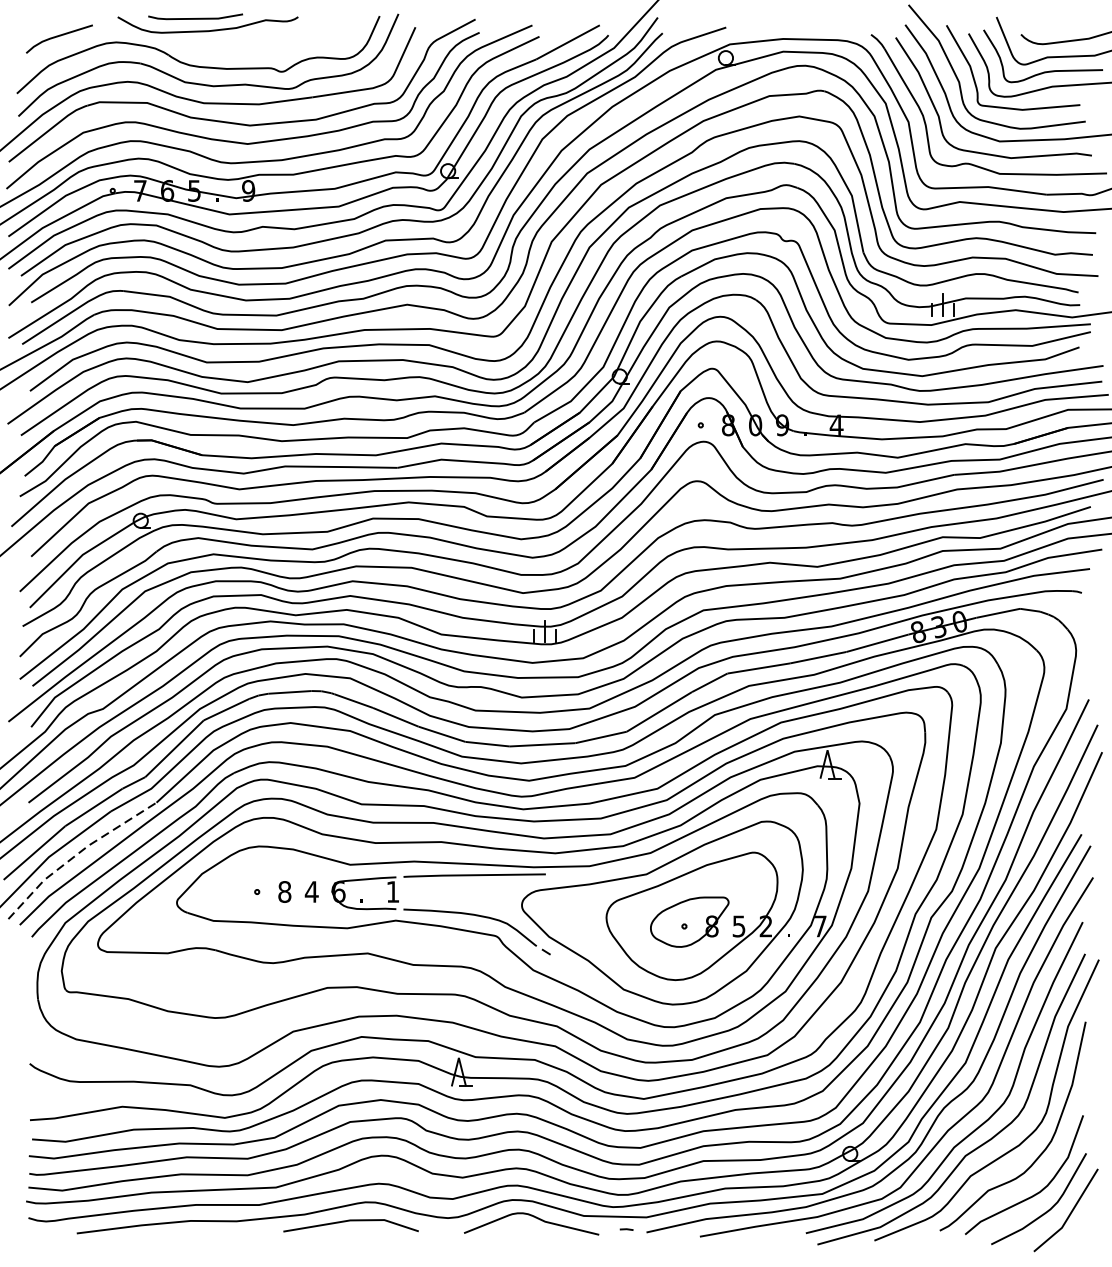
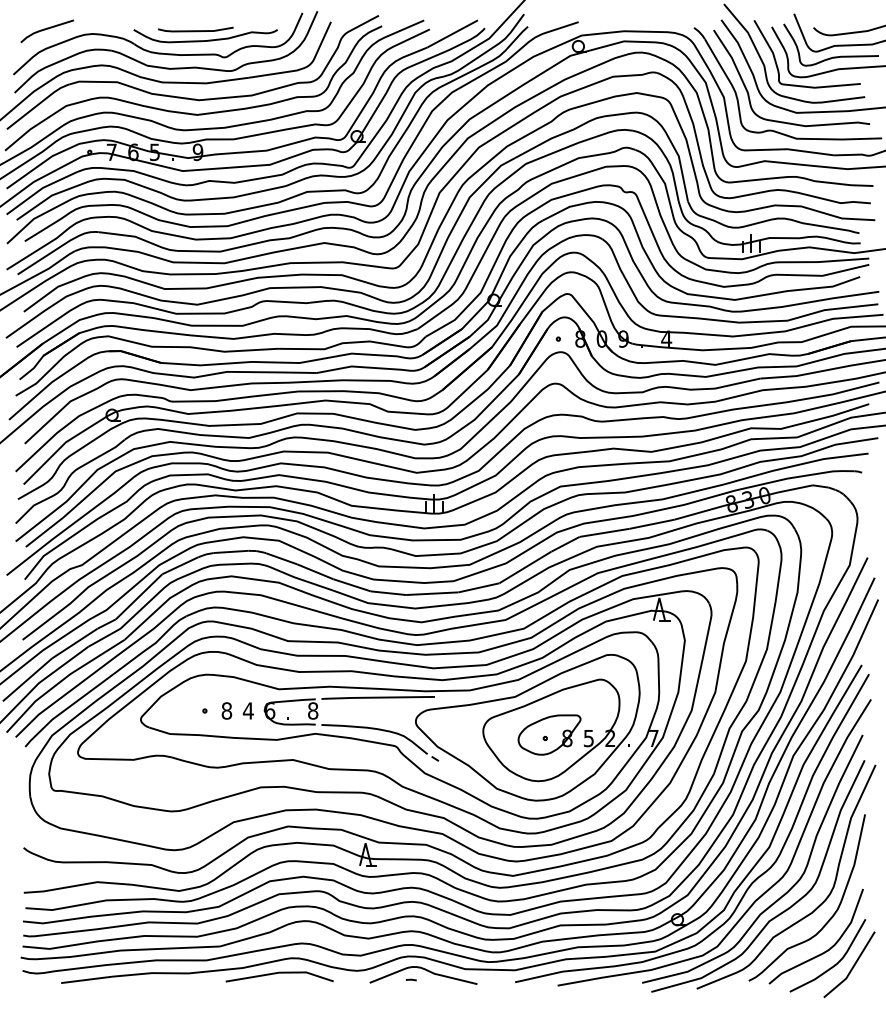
part: (207, 22) -> (205, 34), moved
line: (77, 853) -> (61, 680), dashed -> solid
text: (393, 891) -> (313, 710), 1 -> 8
line: (625, 1228) -> (410, 979), moved

